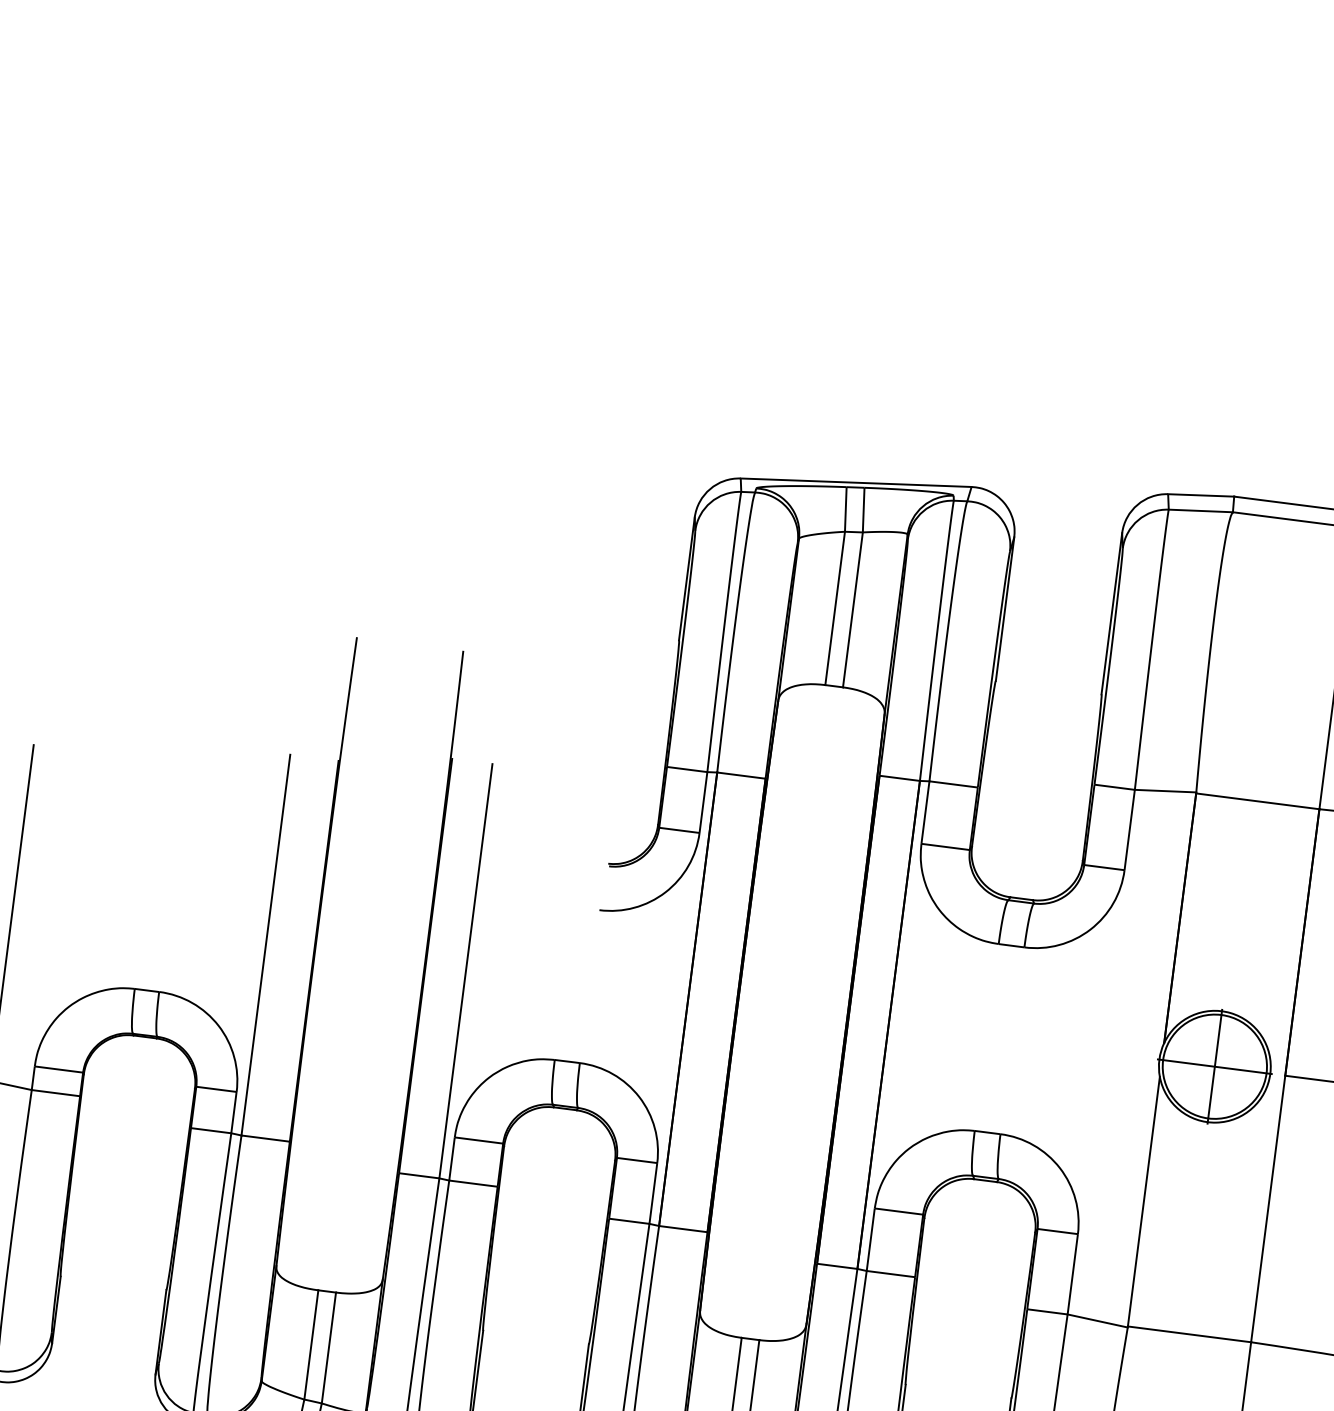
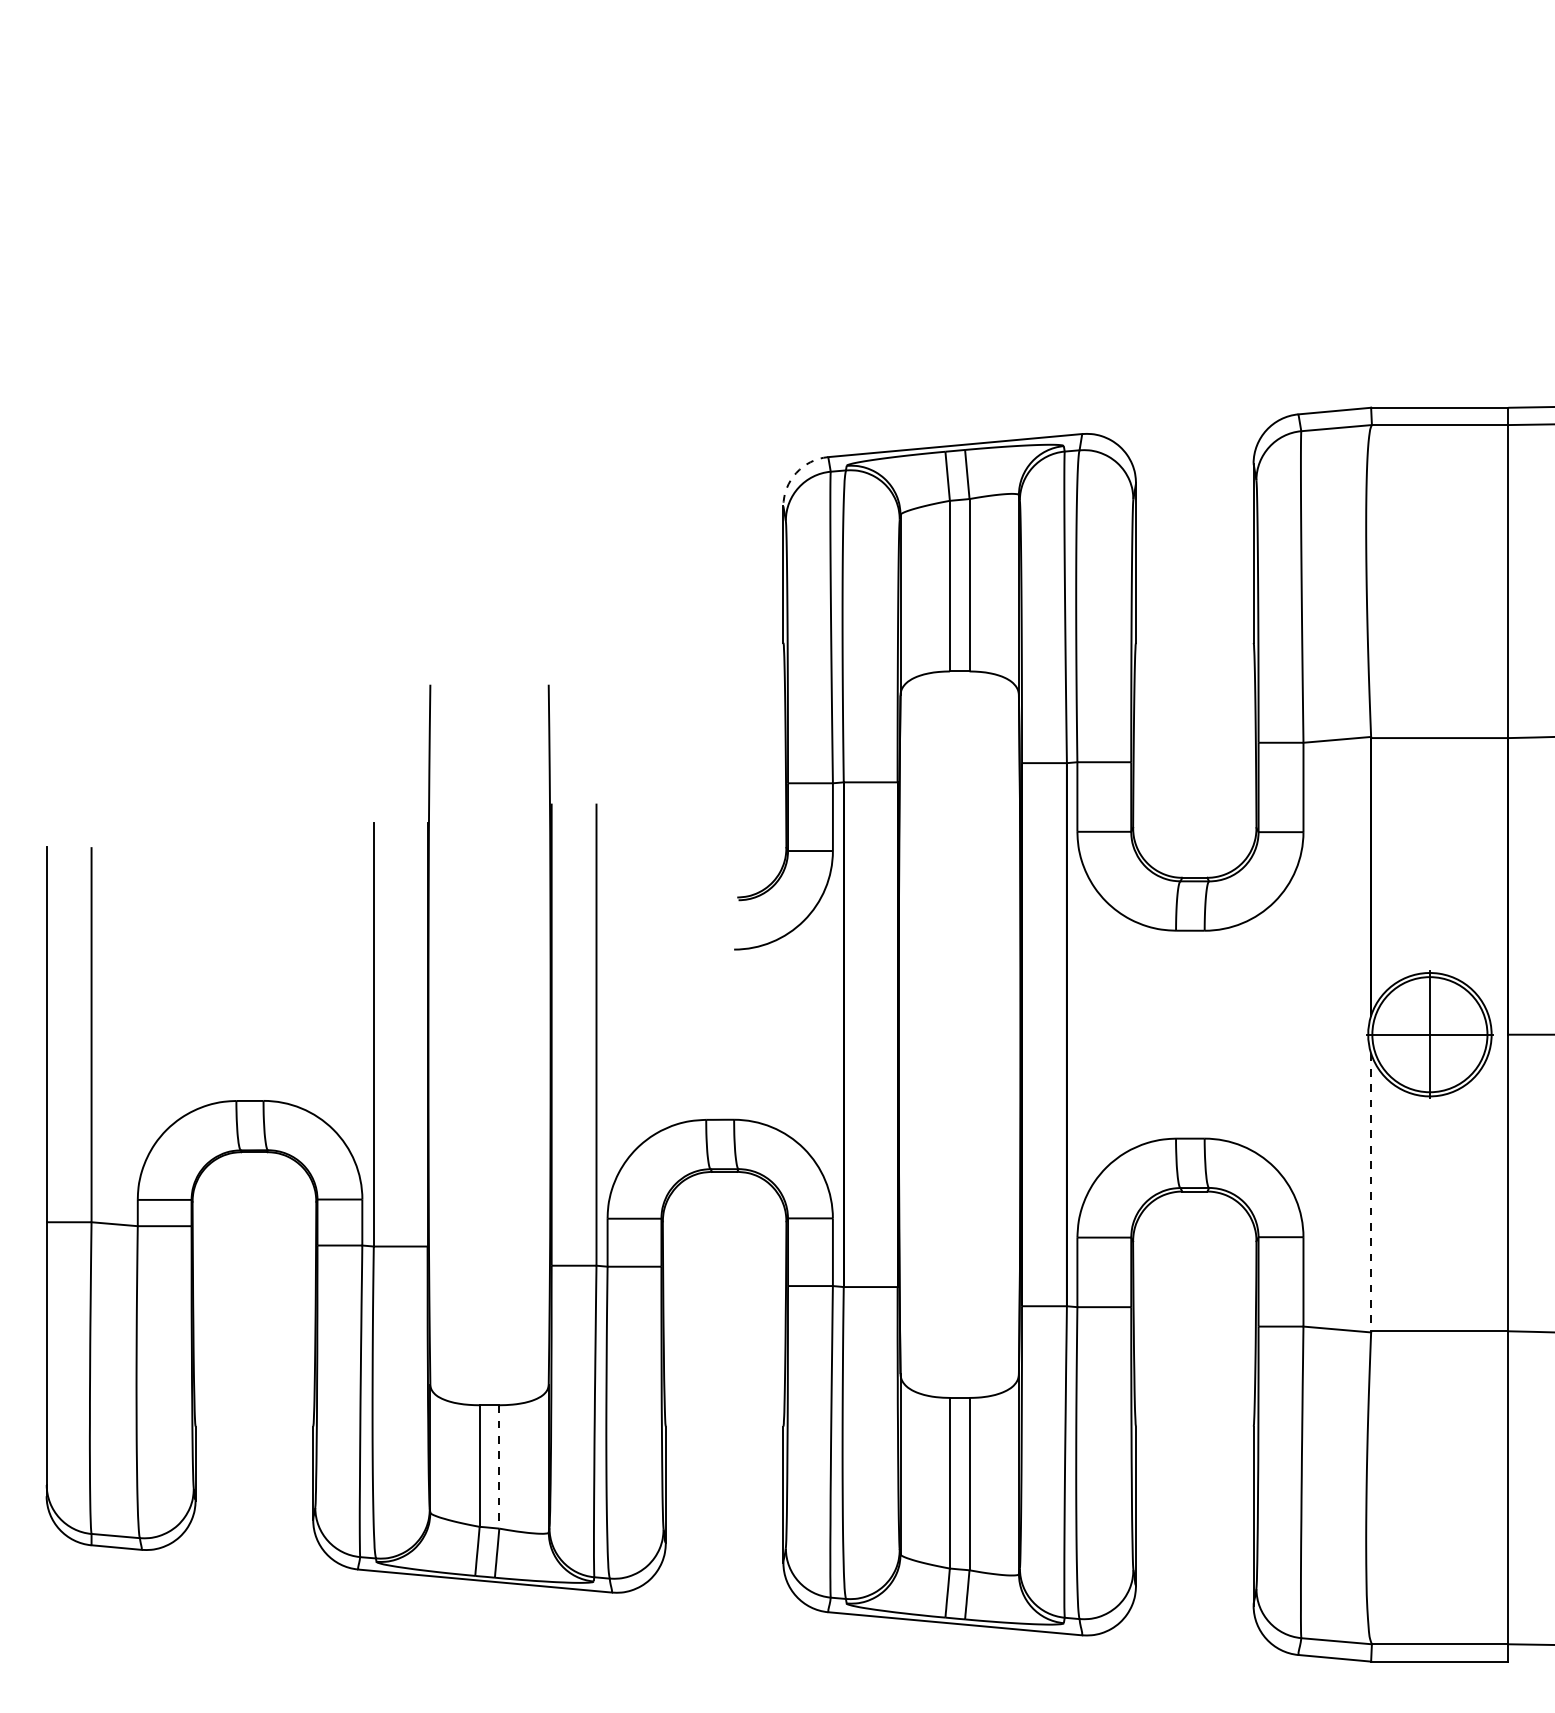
arc: (710, 489) -> (796, 473), solid -> dashed
line: (1144, 1201) -> (1371, 1192), solid -> dashed
line: (329, 1347) -> (499, 1466), solid -> dashed

